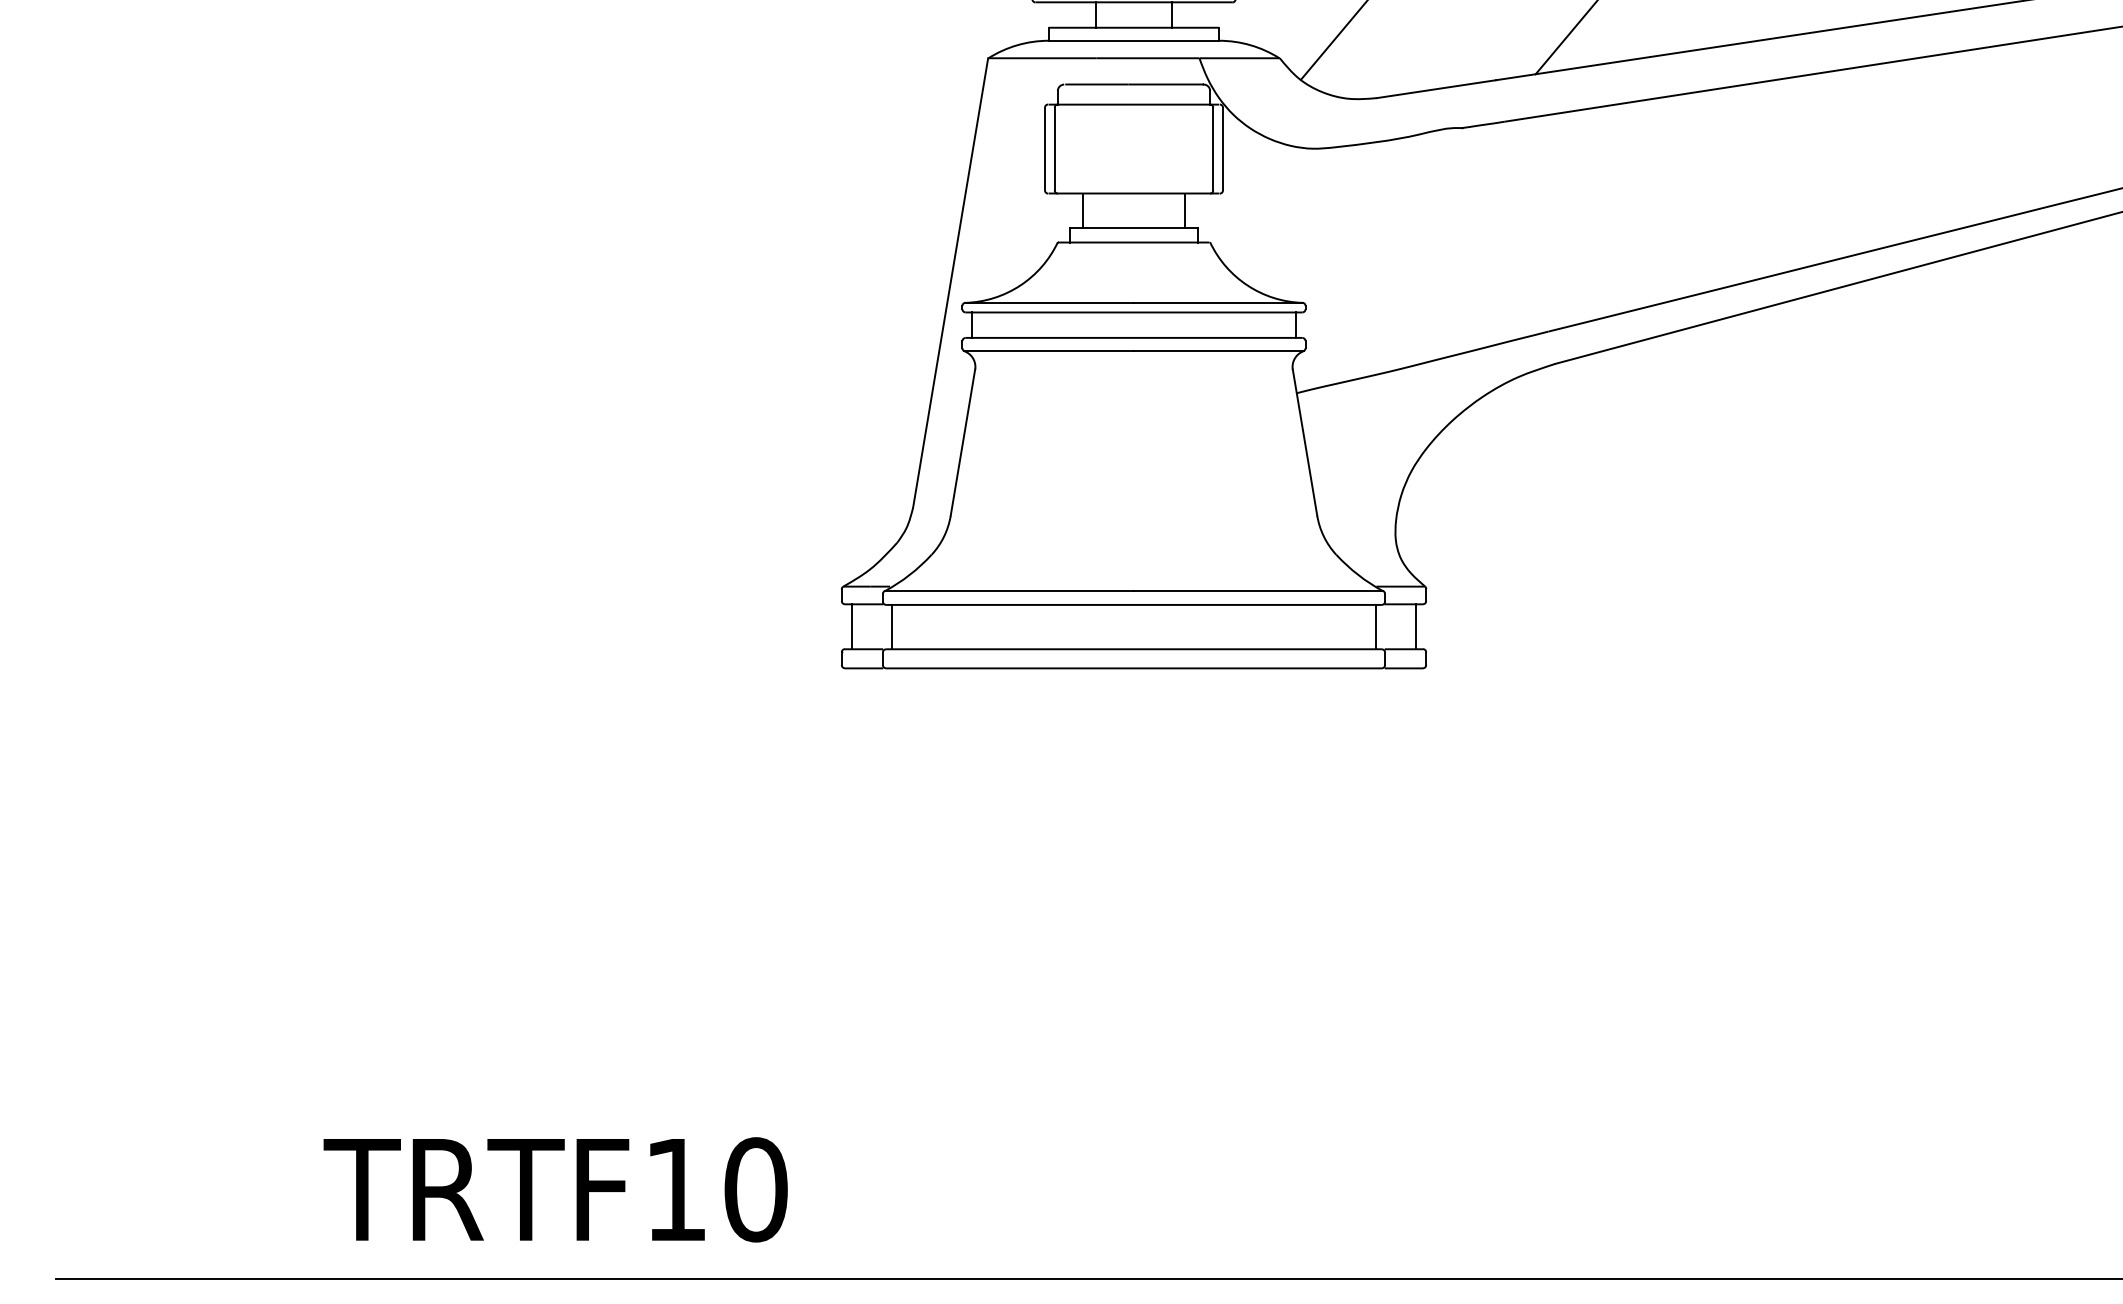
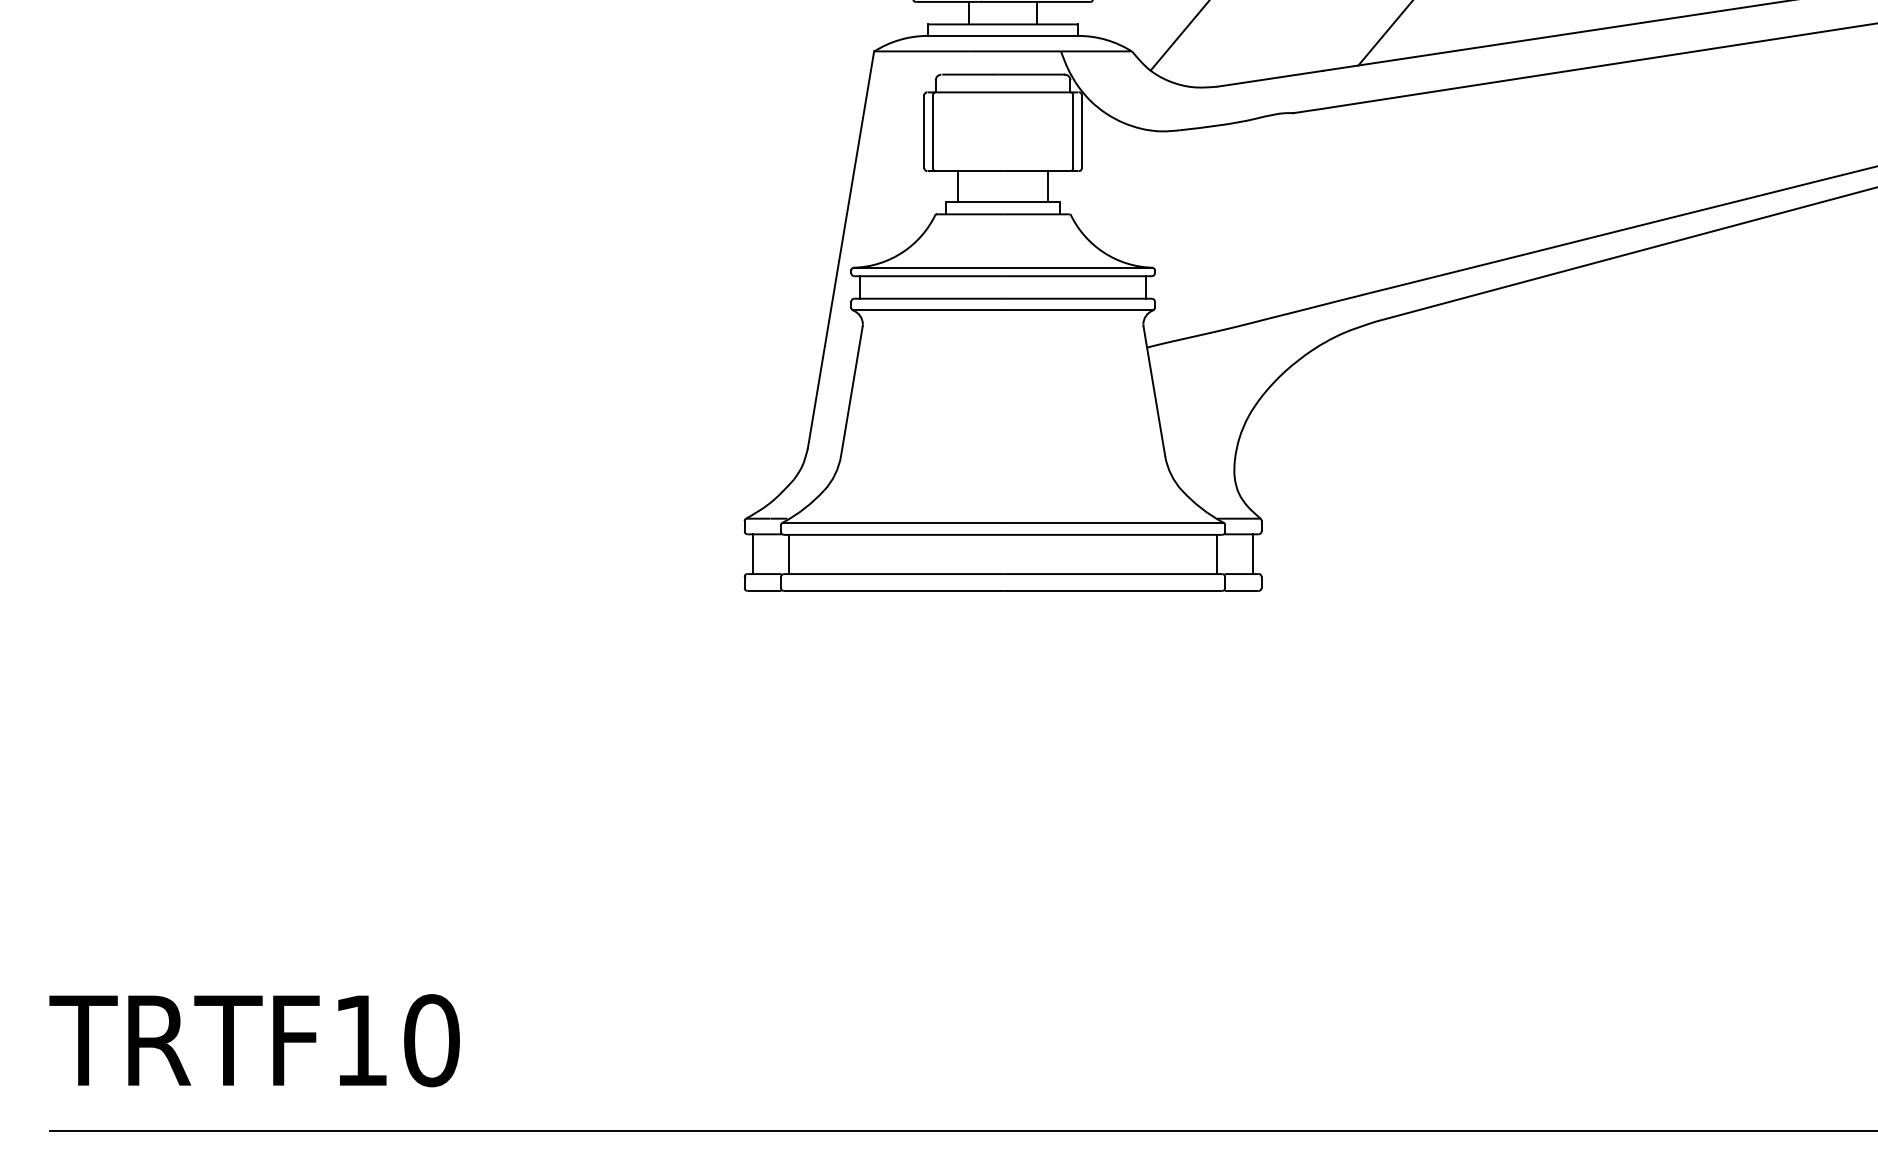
text: (555, 1189) -> (254, 1040), moved

